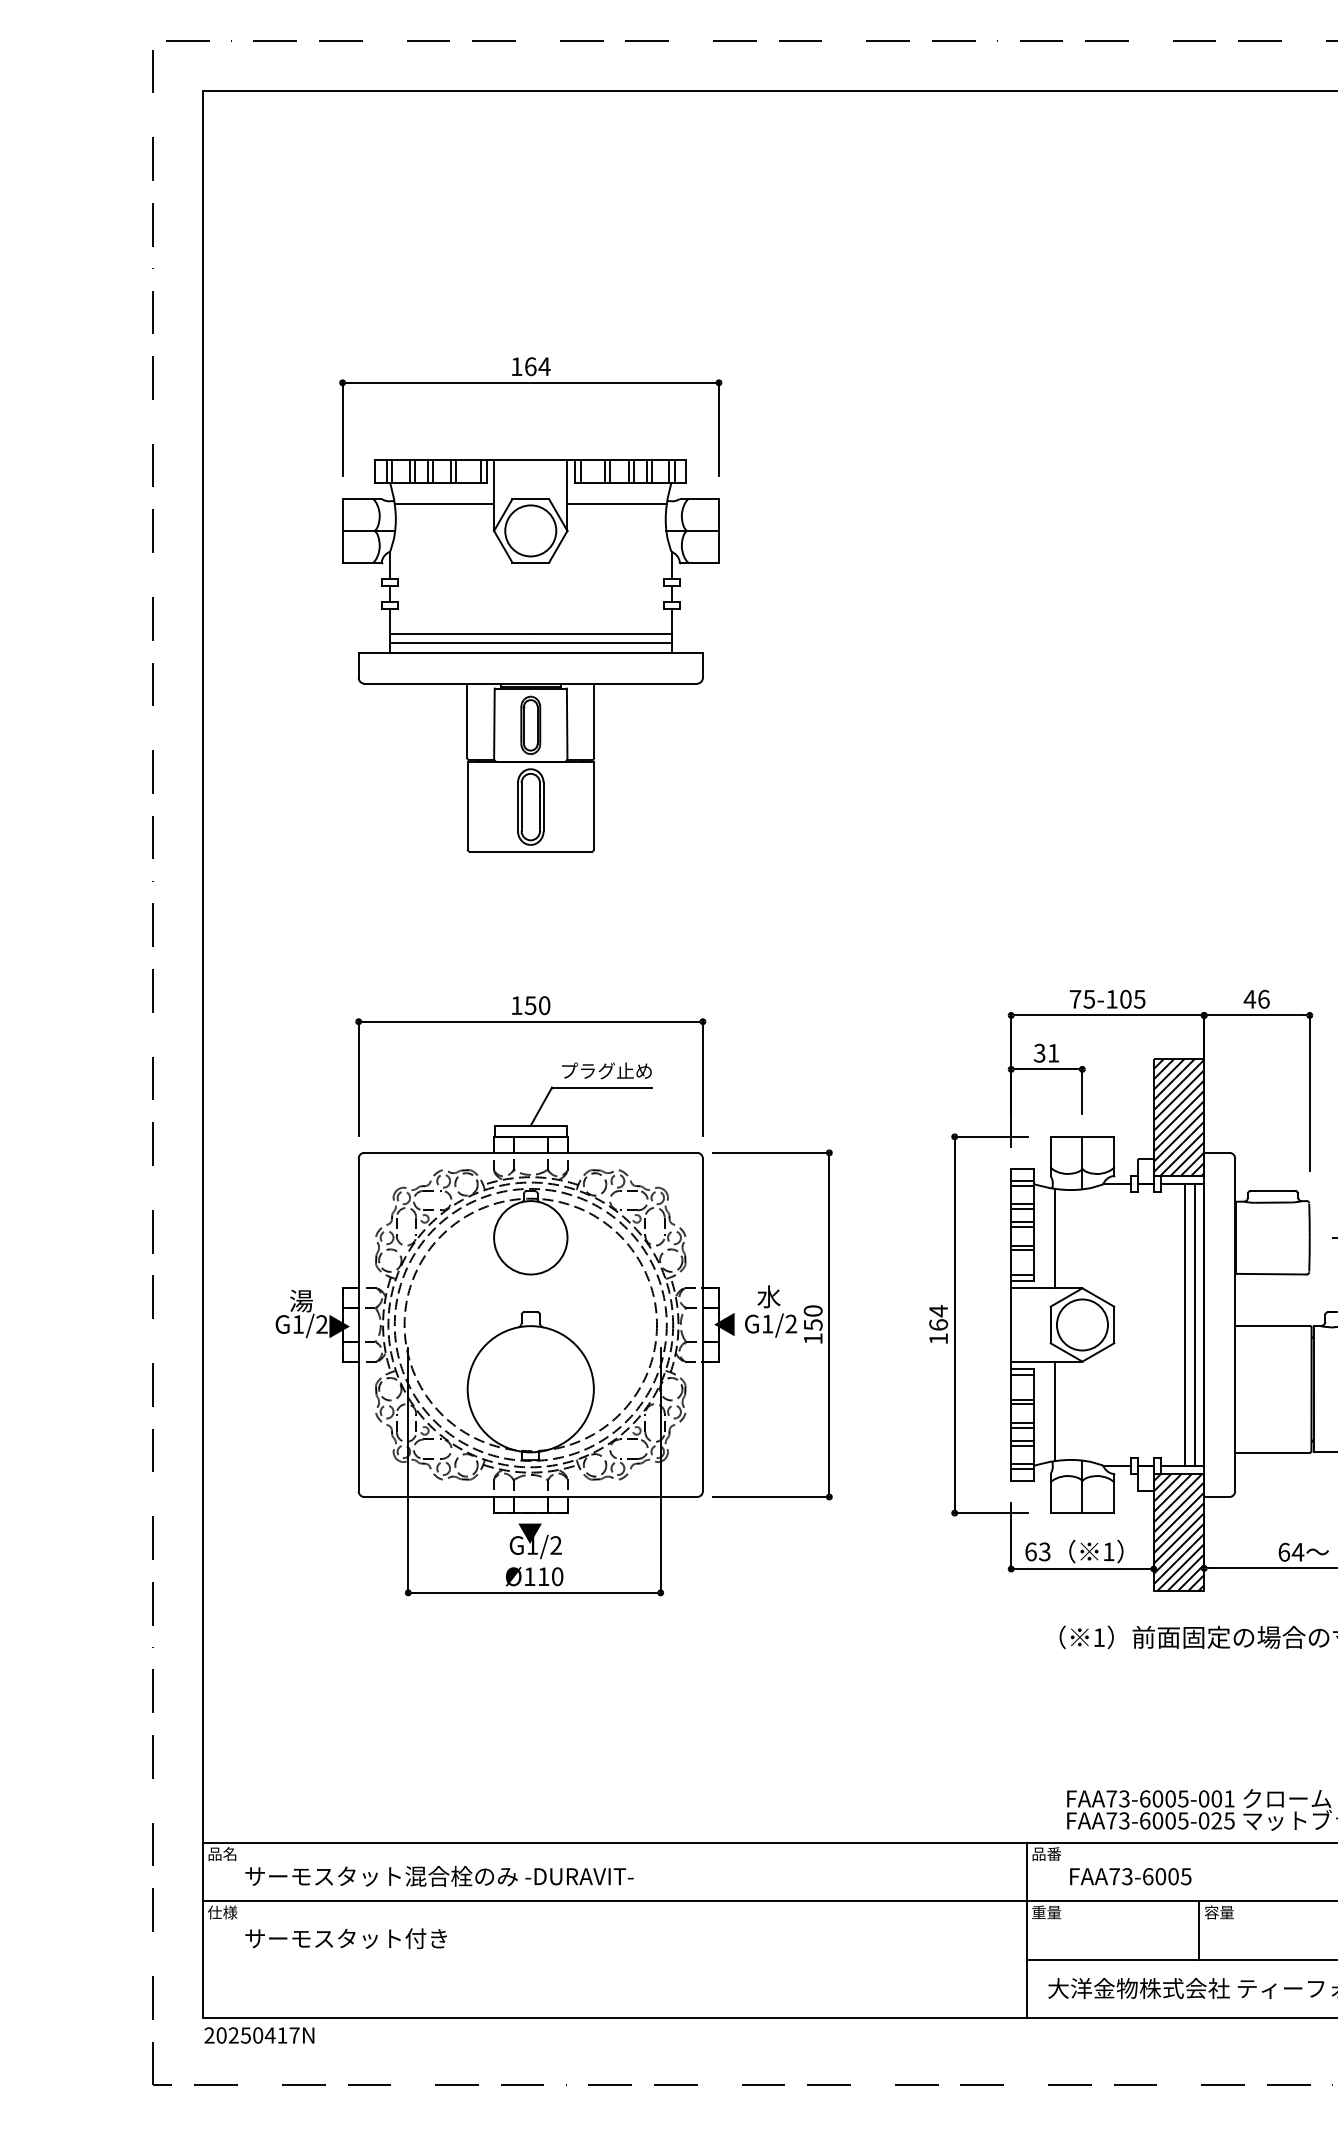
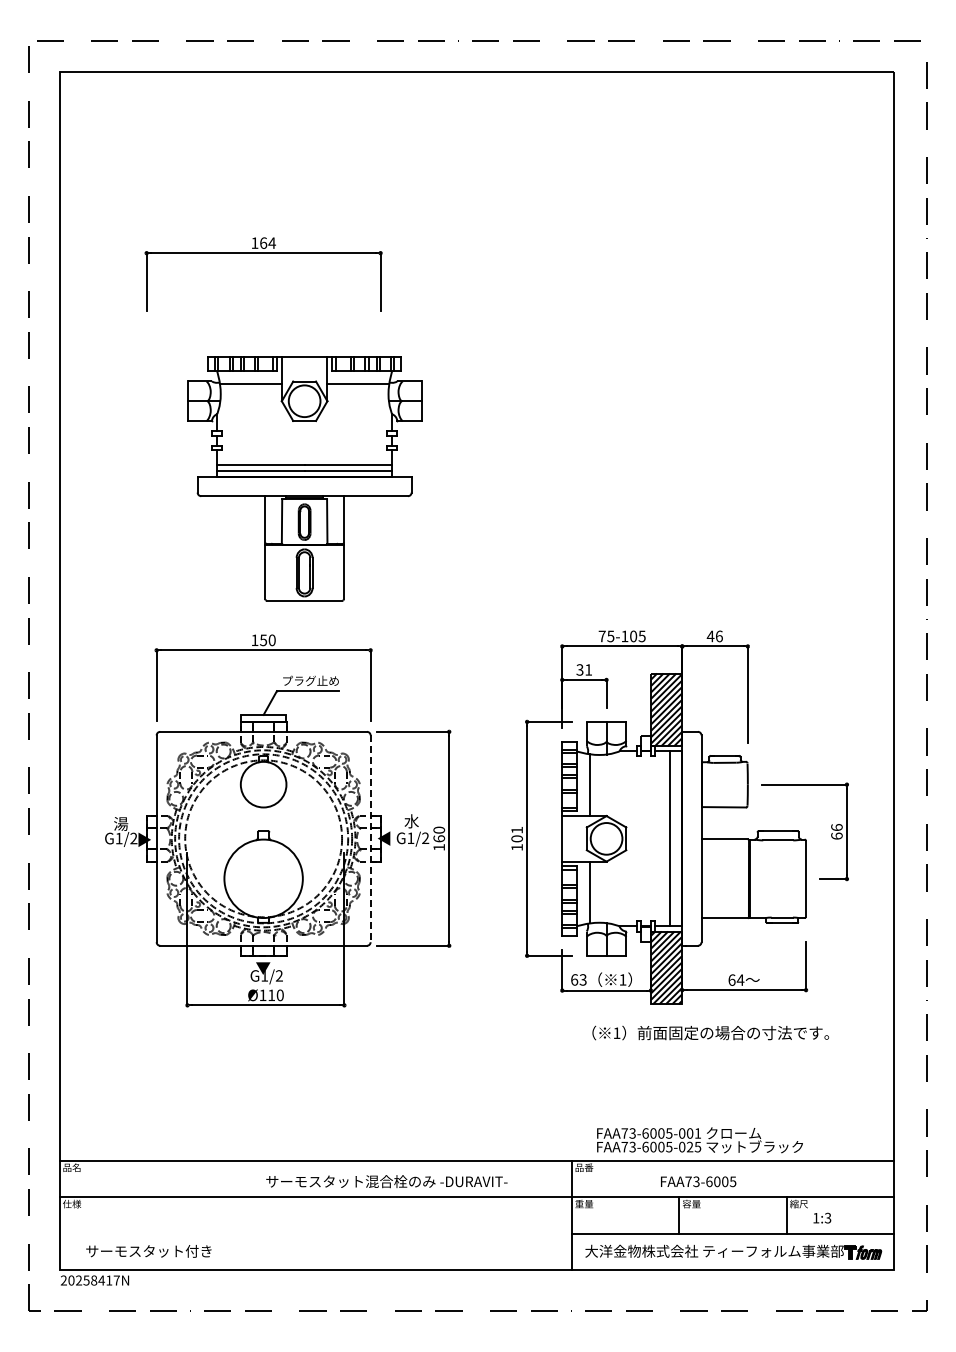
part: (530, 655) -> (304, 478), moved
text: (937, 1317) -> (516, 834), 164 -> 101
text: (812, 1324) -> (438, 838), 150 -> 160
line: (1194, 1324) -> (676, 838), removed
line: (702, 1326) -> (370, 839), solid -> dashed
text: (438, 1876) -> (386, 1181), moved
text: (1130, 1876) -> (698, 1181), moved
text: (345, 1938) -> (148, 1251), moved
text: (258, 2035) -> (94, 1280), 20250417N -> 20258417N

